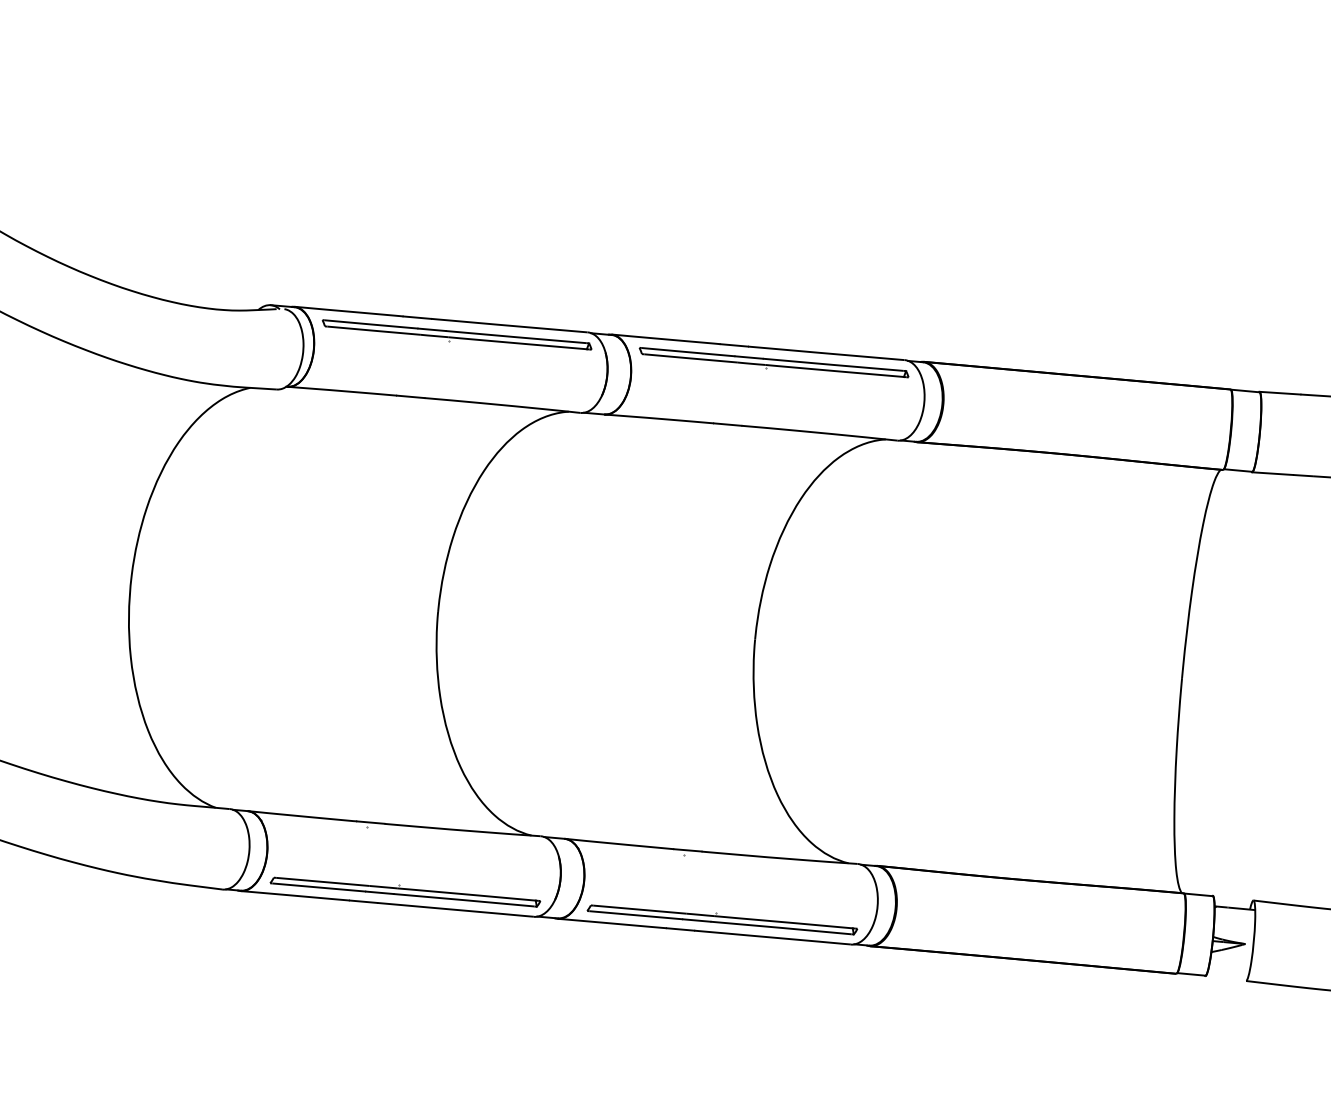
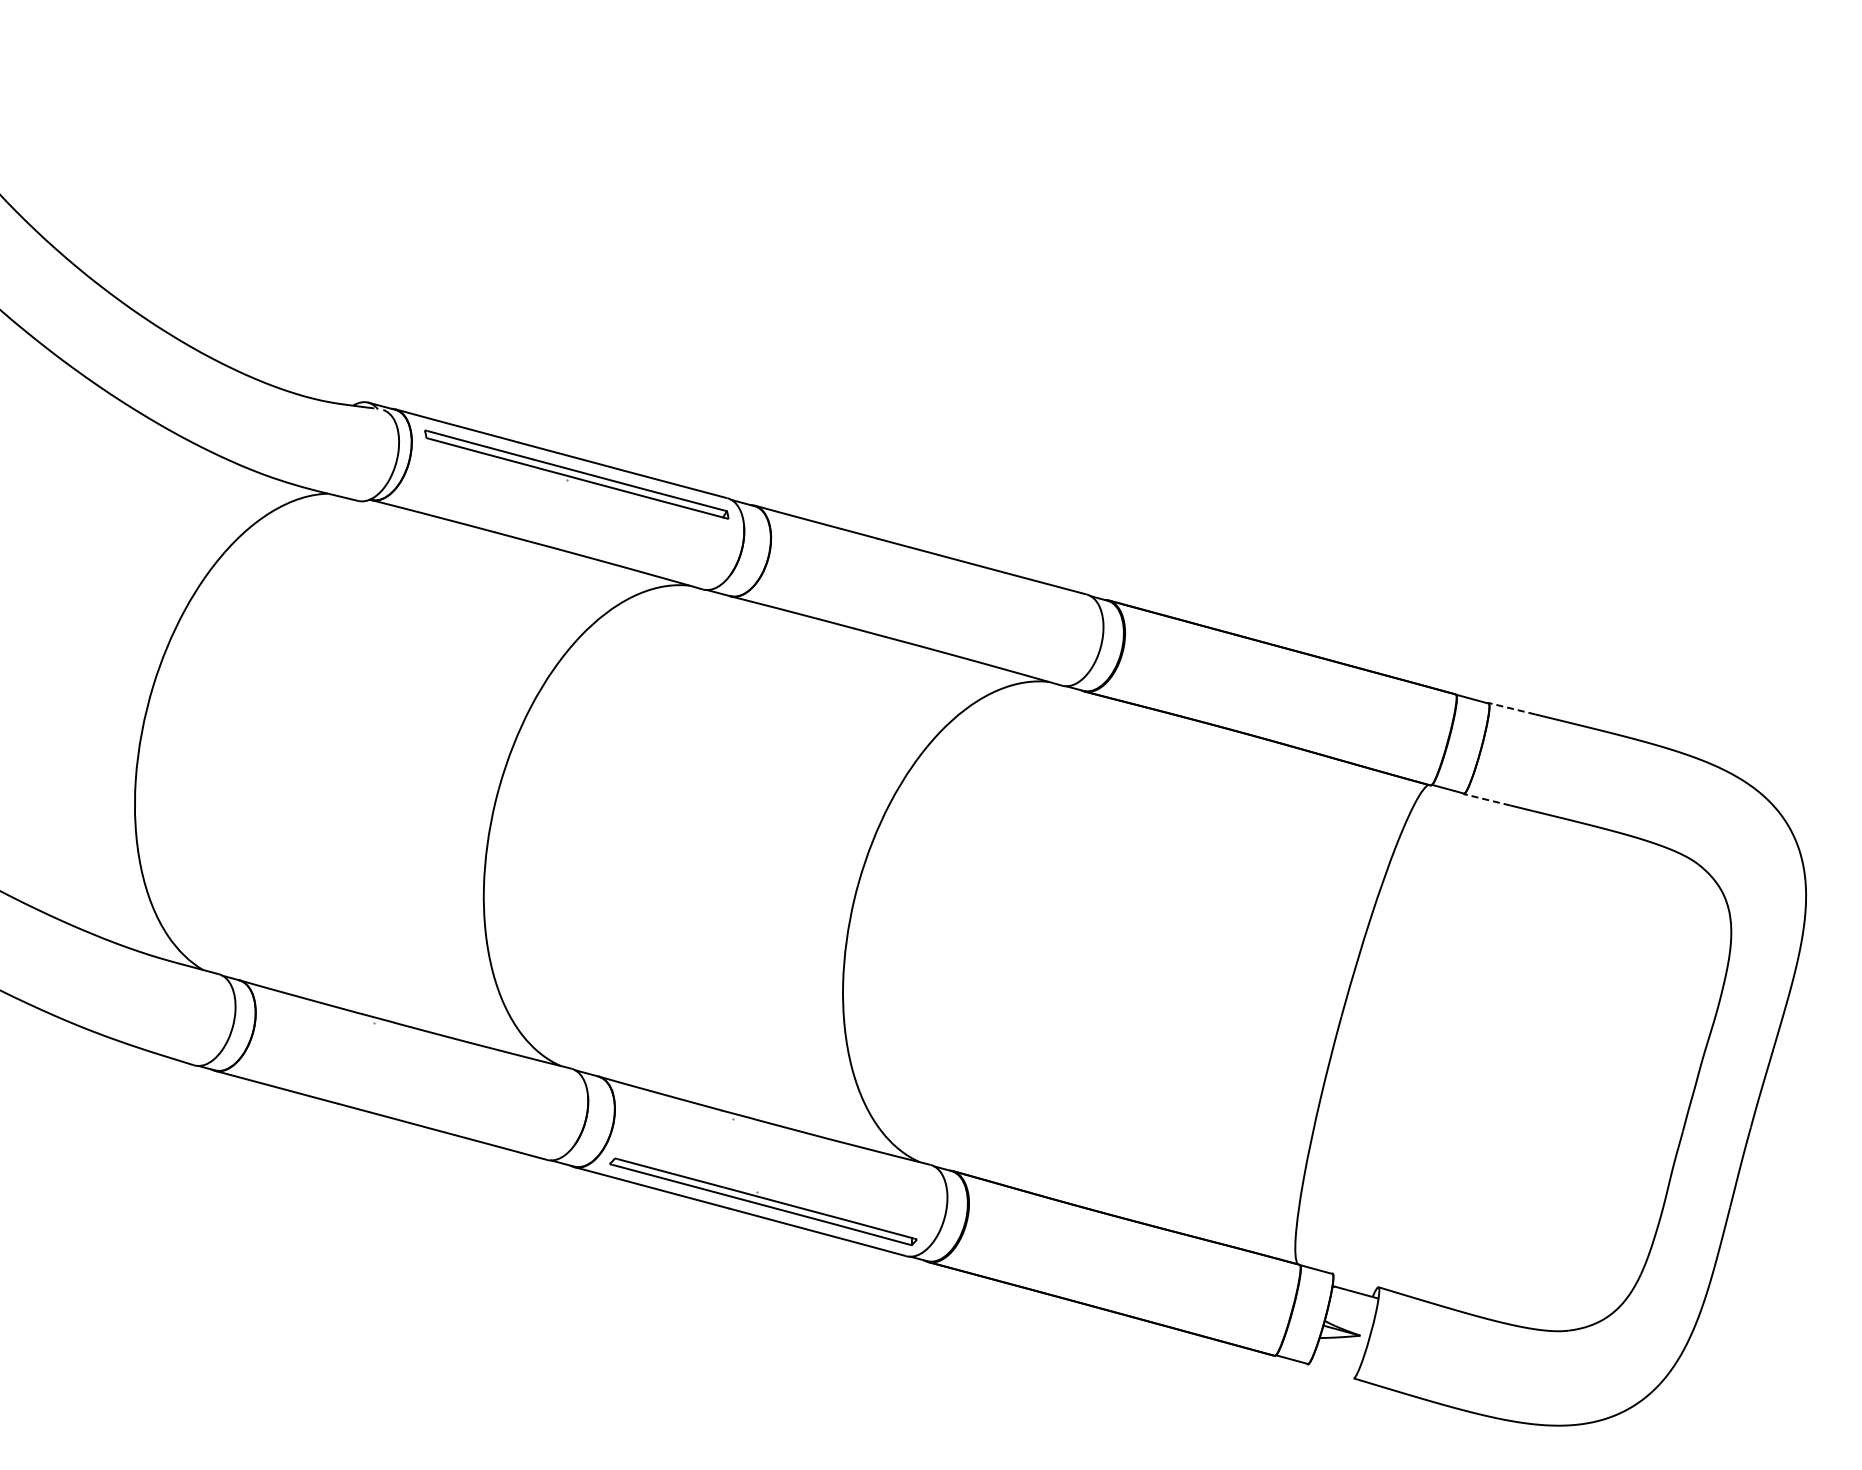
part: (773, 362) -> (935, 570), removed
line: (1280, 392) -> (1512, 708), solid -> dashed
line: (1272, 473) -> (1487, 799), solid -> dashed
part: (405, 892) -> (404, 1105), removed

